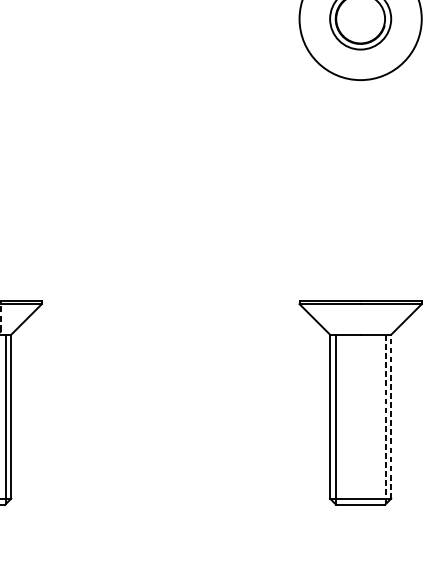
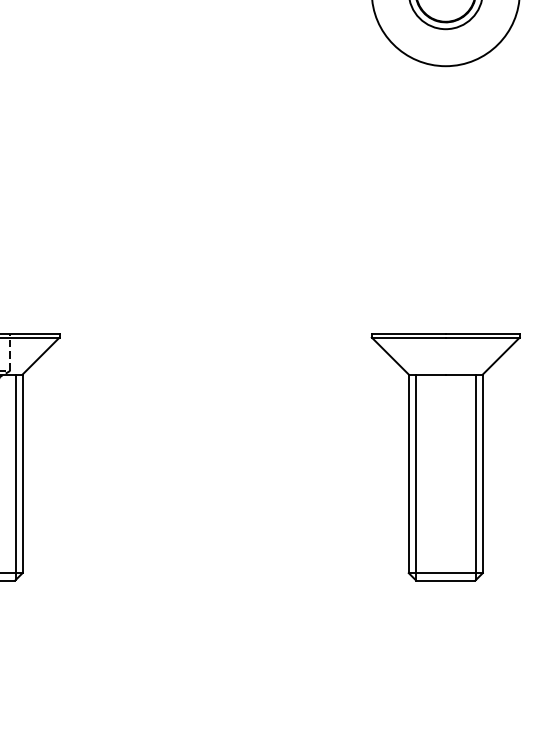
line: (390, 416) -> (482, 473), dashed -> solid
line: (385, 419) -> (475, 477), dashed -> solid

